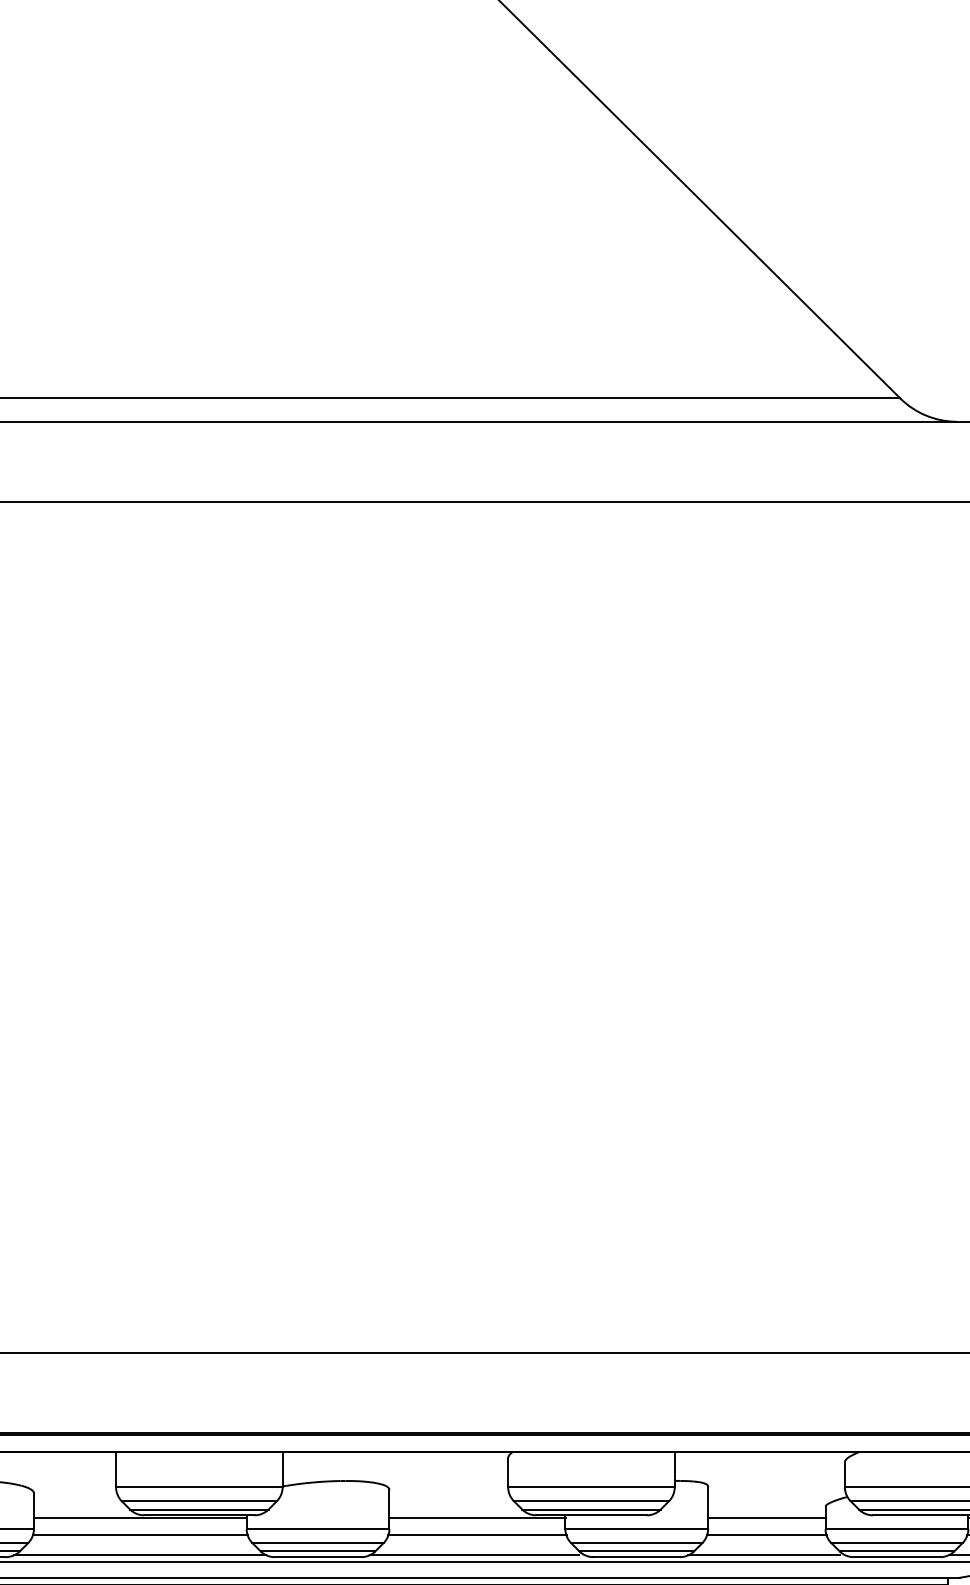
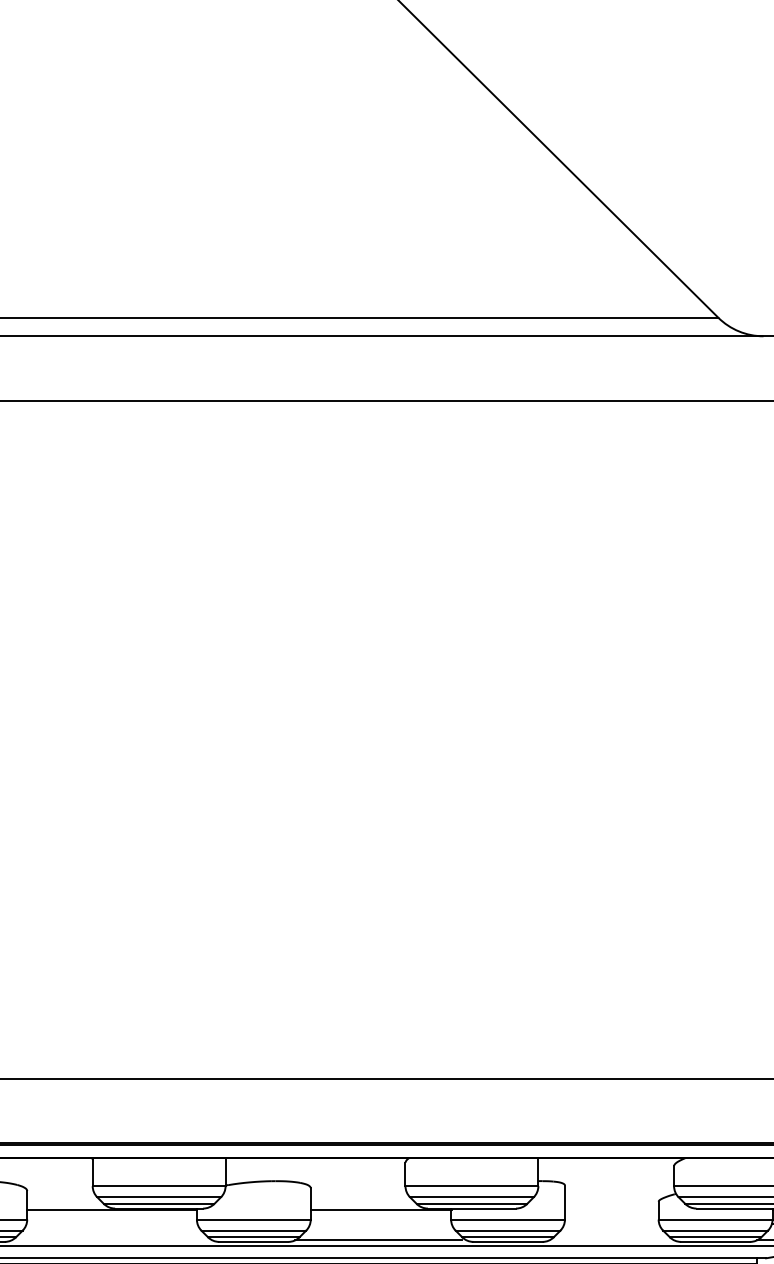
line: (766, 1517) -> (611, 1210), removed
line: (139, 1535) -> (111, 1224), removed
line: (476, 1535) -> (380, 1224), removed
line: (766, 1535) -> (611, 1224), removed
line: (139, 1555) -> (111, 1240), removed
line: (763, 1555) -> (609, 1240), removed

